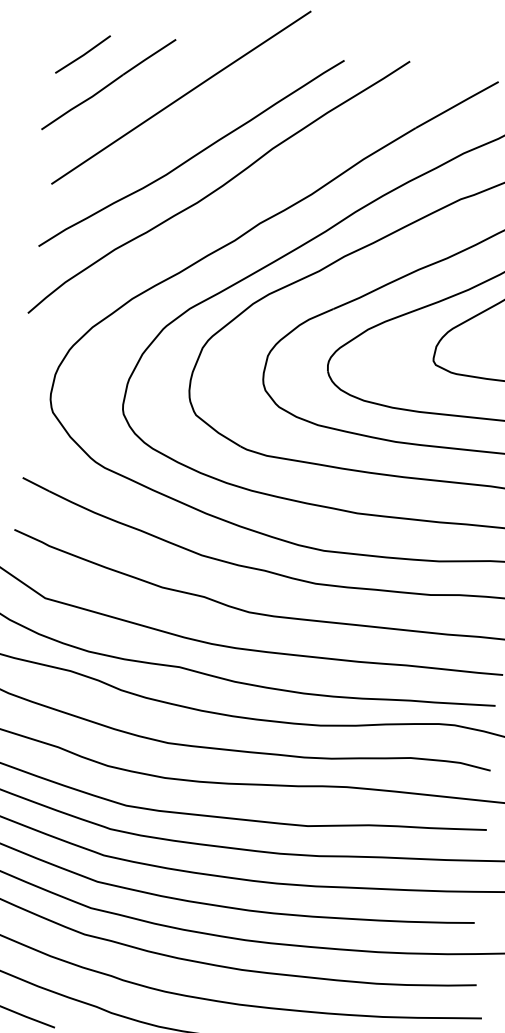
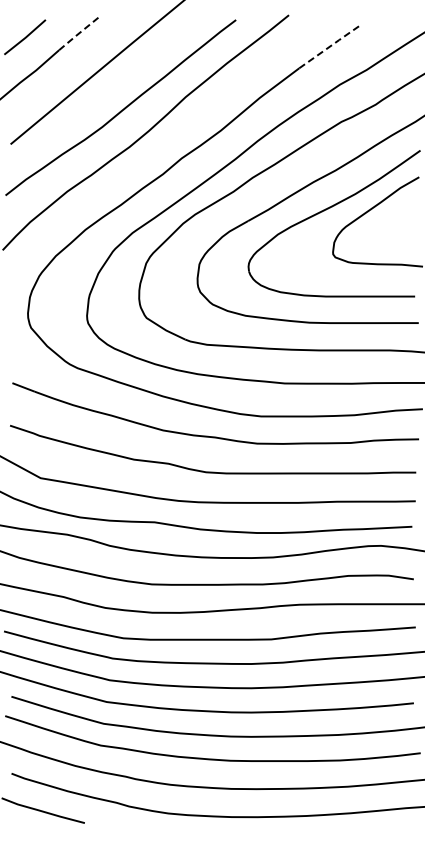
line: (149, 56) -> (78, 33), solid -> dashed
line: (457, 105) -> (330, 46), solid -> dashed

